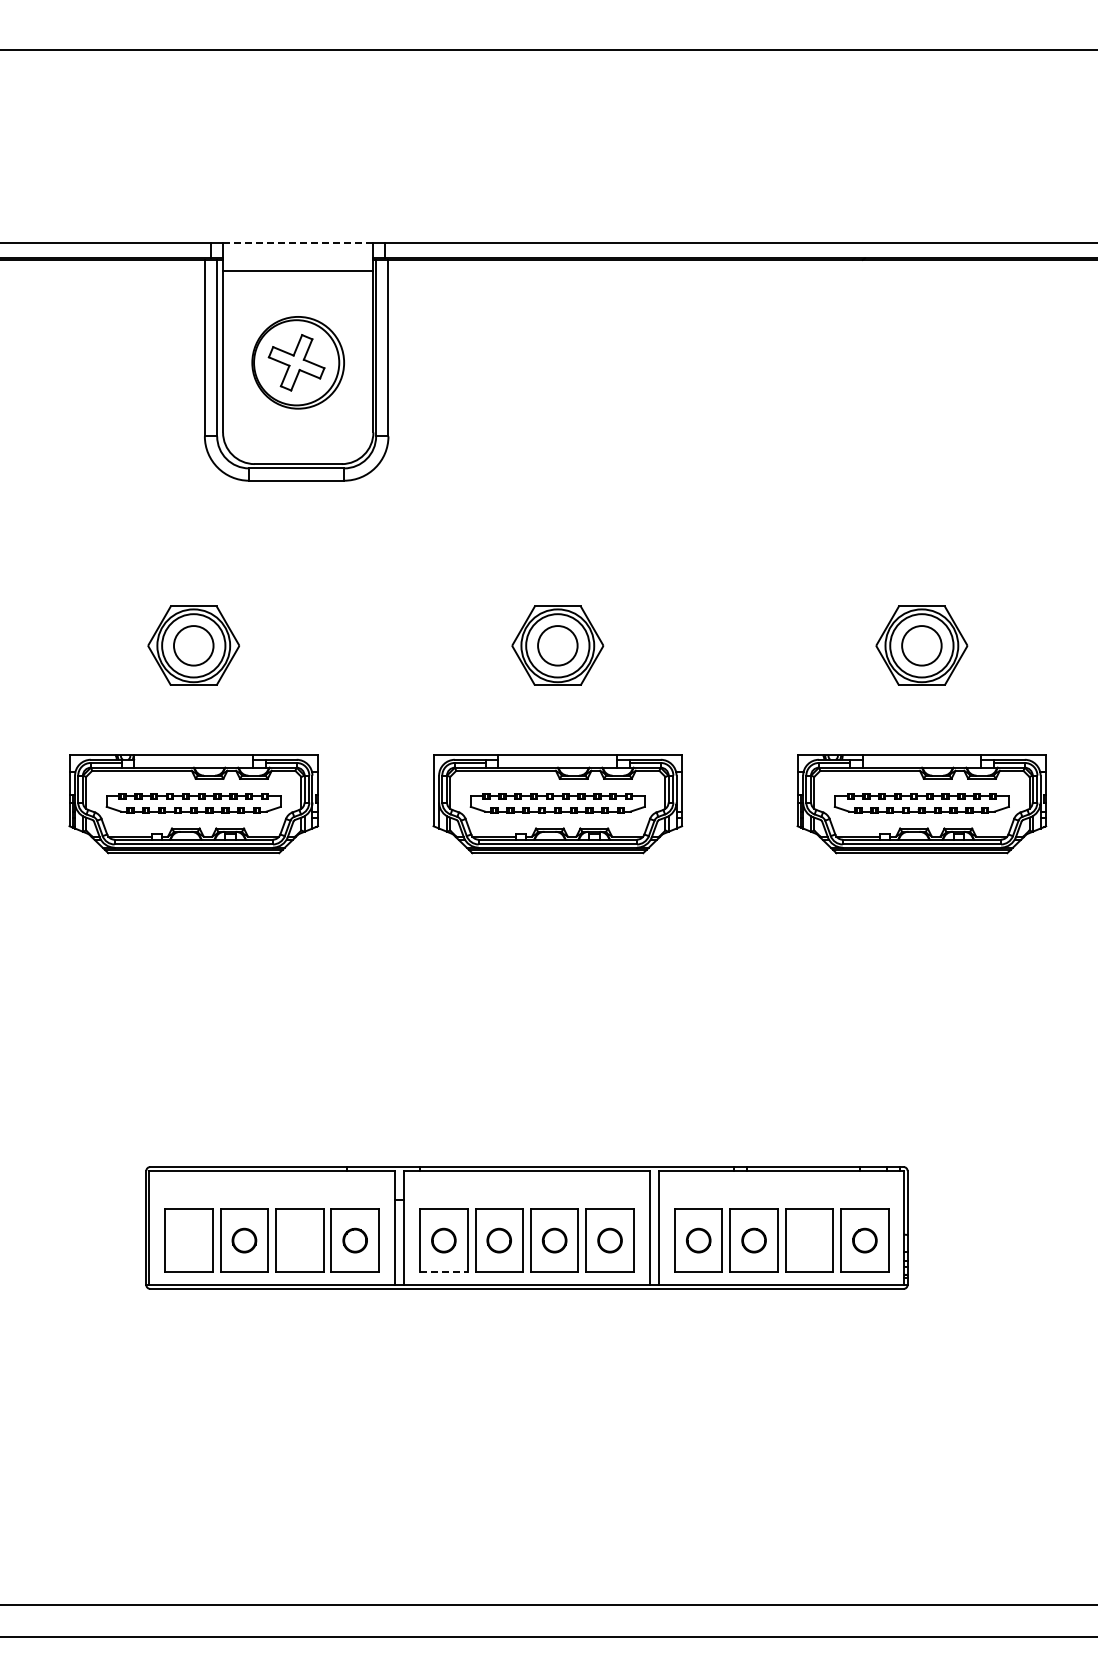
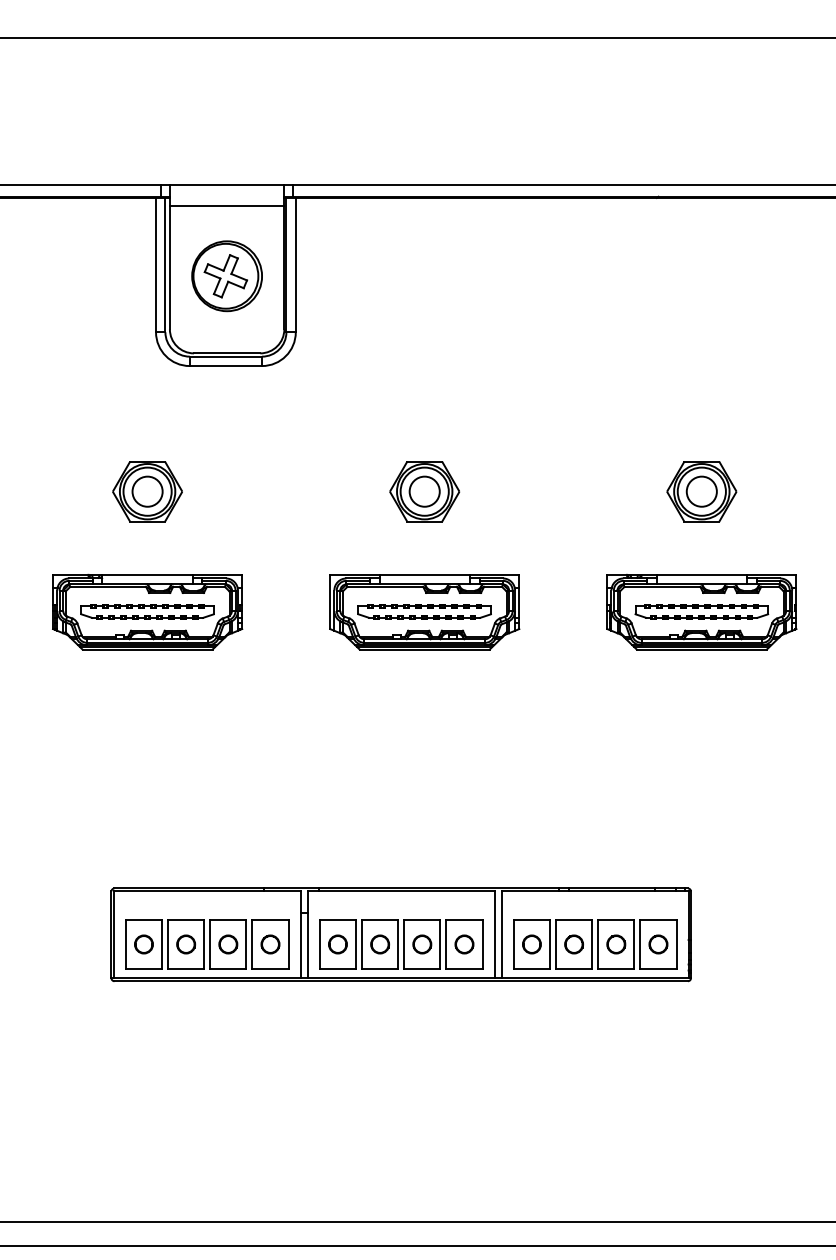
line: (298, 242) -> (227, 184), dashed -> solid
part: (188, 1240) -> (143, 944), added
part: (299, 1240) -> (228, 944), added
part: (809, 1240) -> (616, 944), added
line: (443, 1272) -> (337, 968), dashed -> solid

